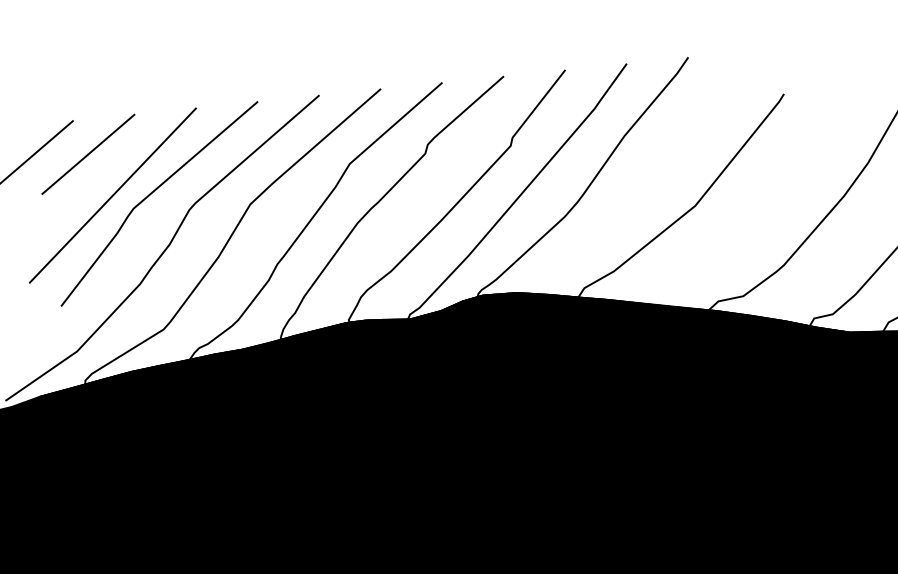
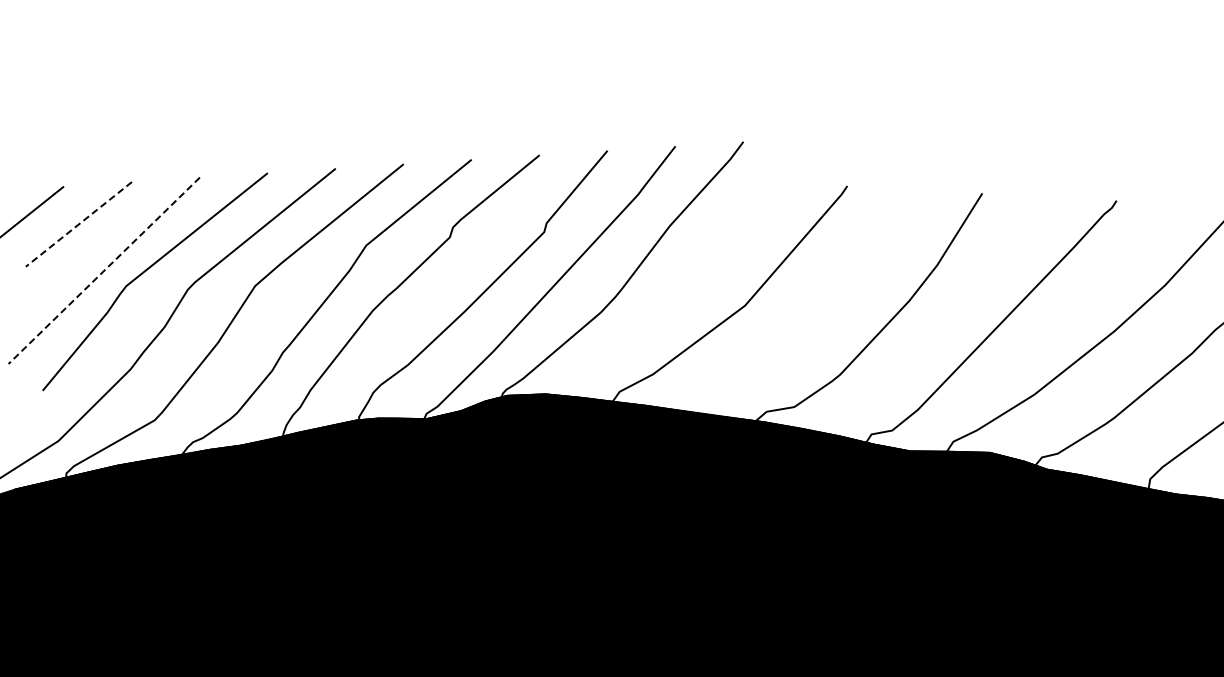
line: (88, 154) -> (78, 224), solid -> dashed
line: (113, 195) -> (104, 270), solid -> dashed

